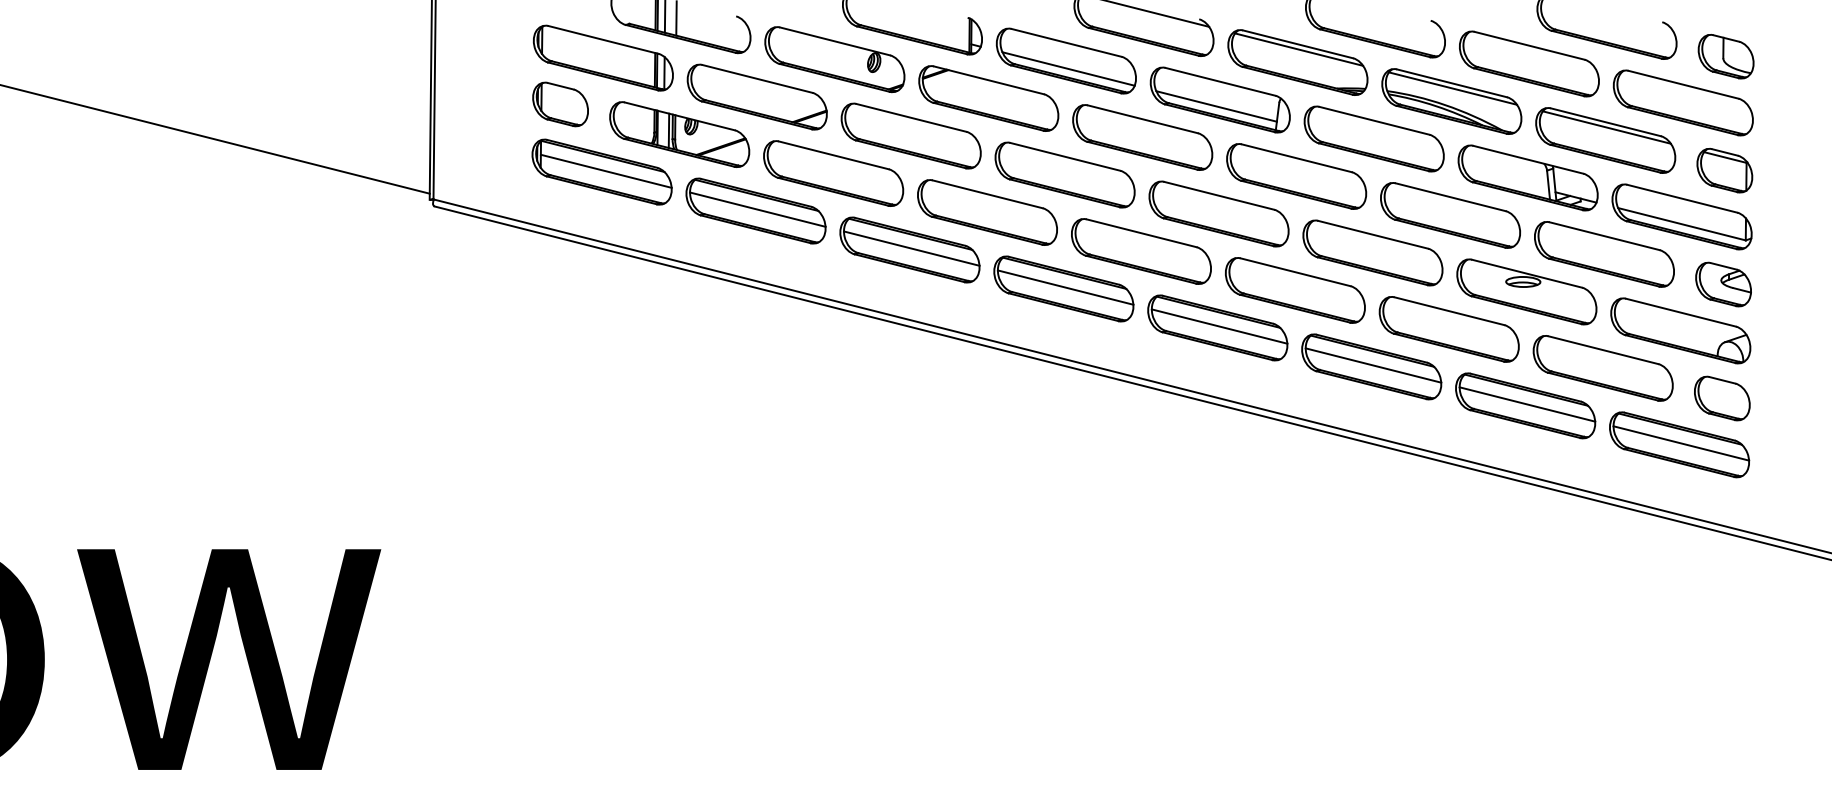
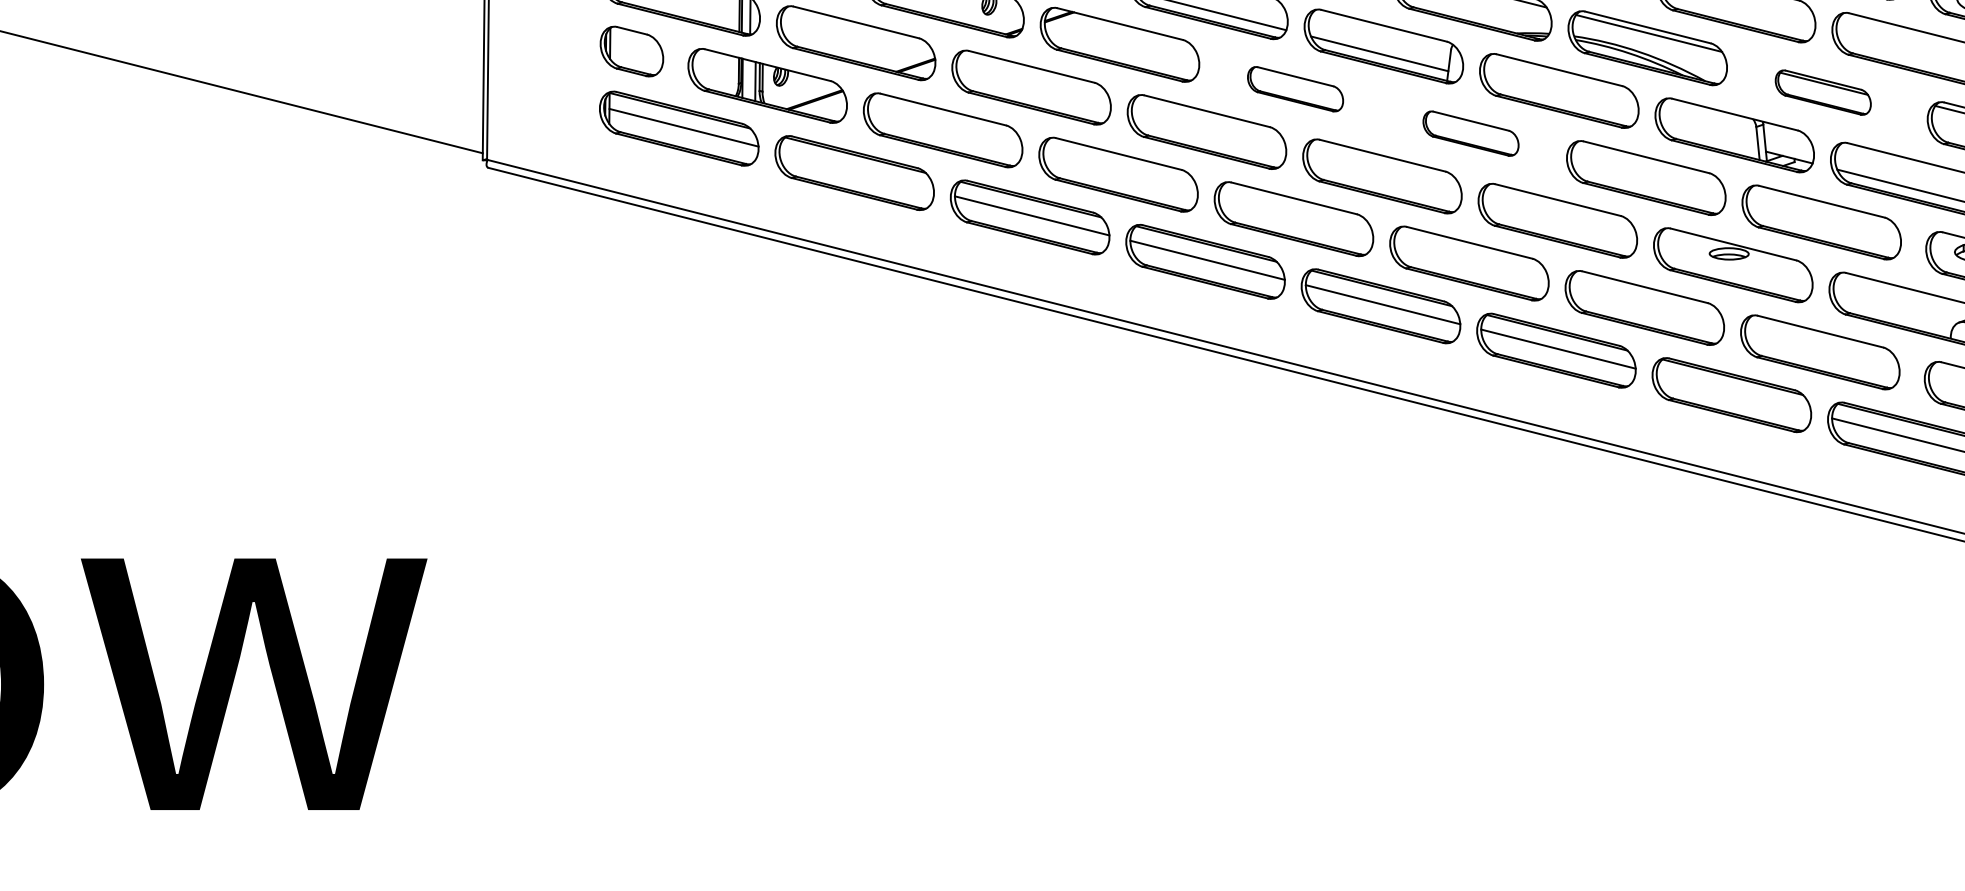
part: (1142, 137) -> (1295, 89), size x0.6
part: (1605, 140) -> (1822, 92), size x0.6
part: (1296, 176) -> (1470, 133), size x0.6
line: (757, 209) -> (856, 171), removed
line: (1527, 404) -> (1734, 393), removed

